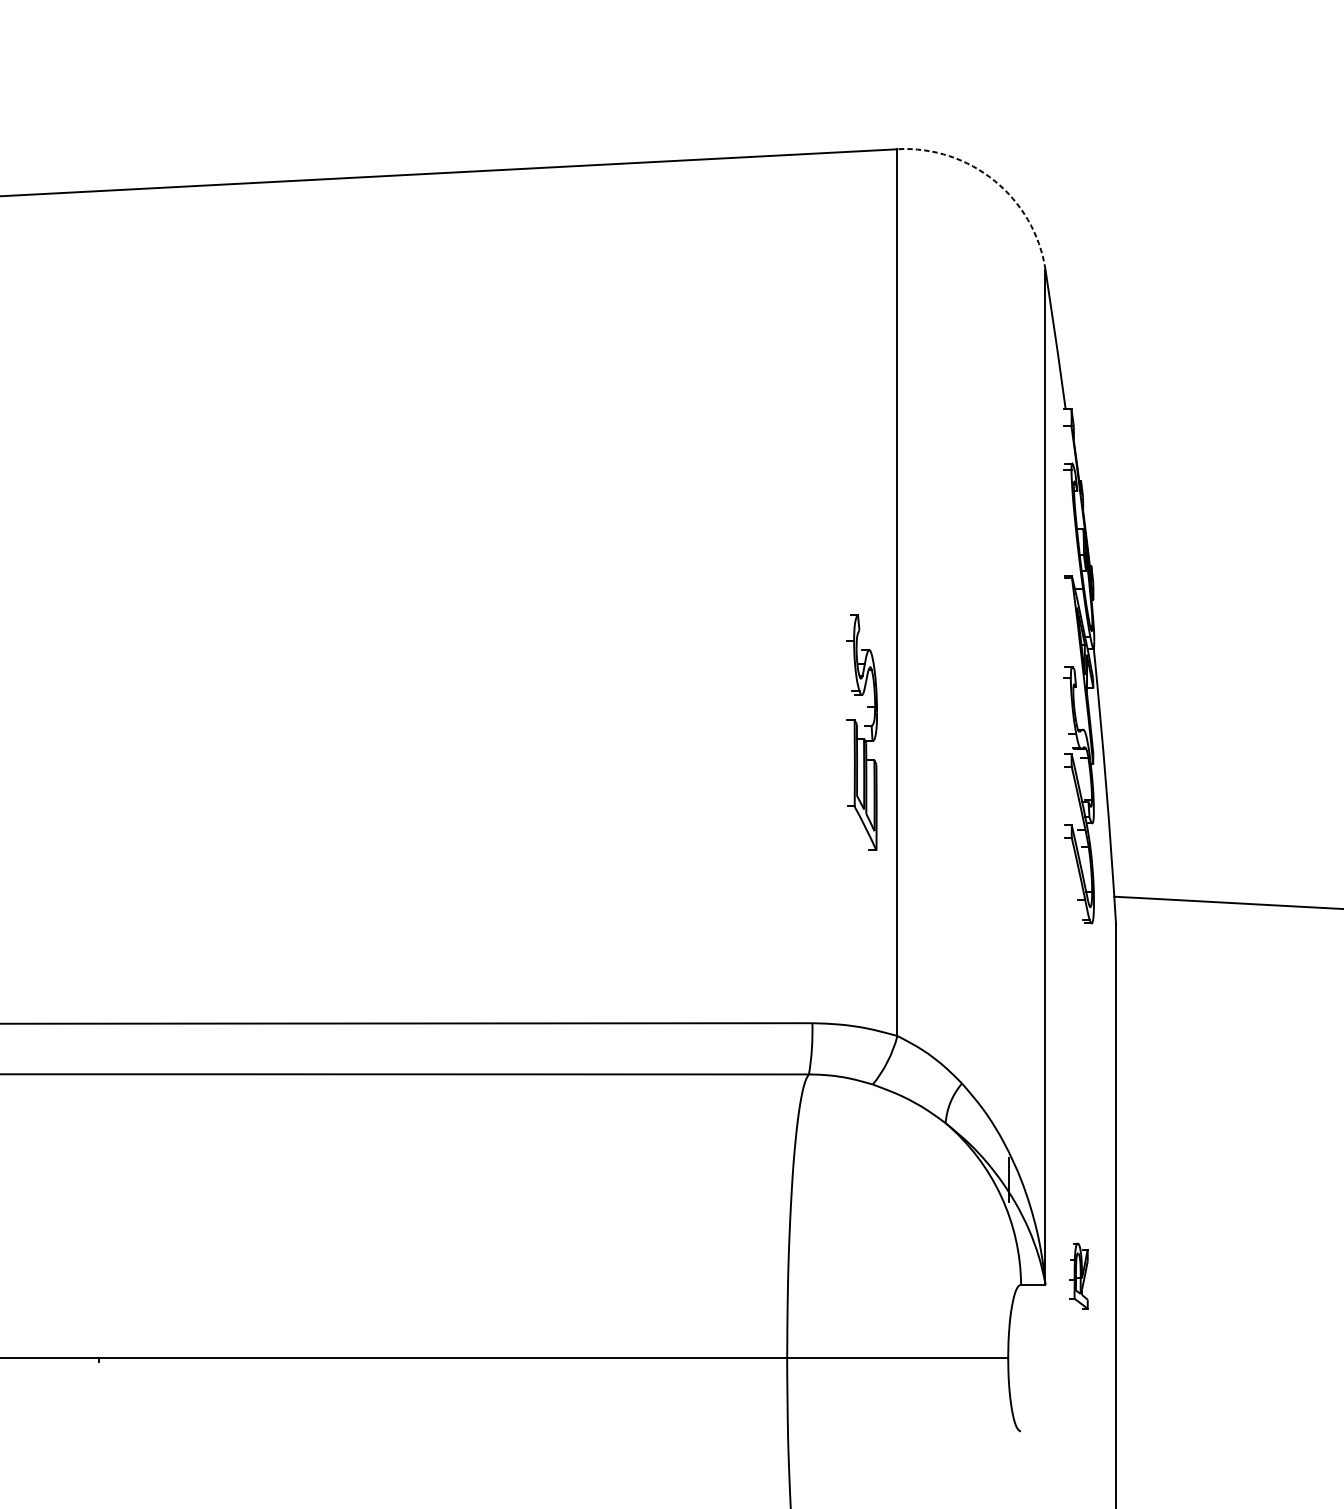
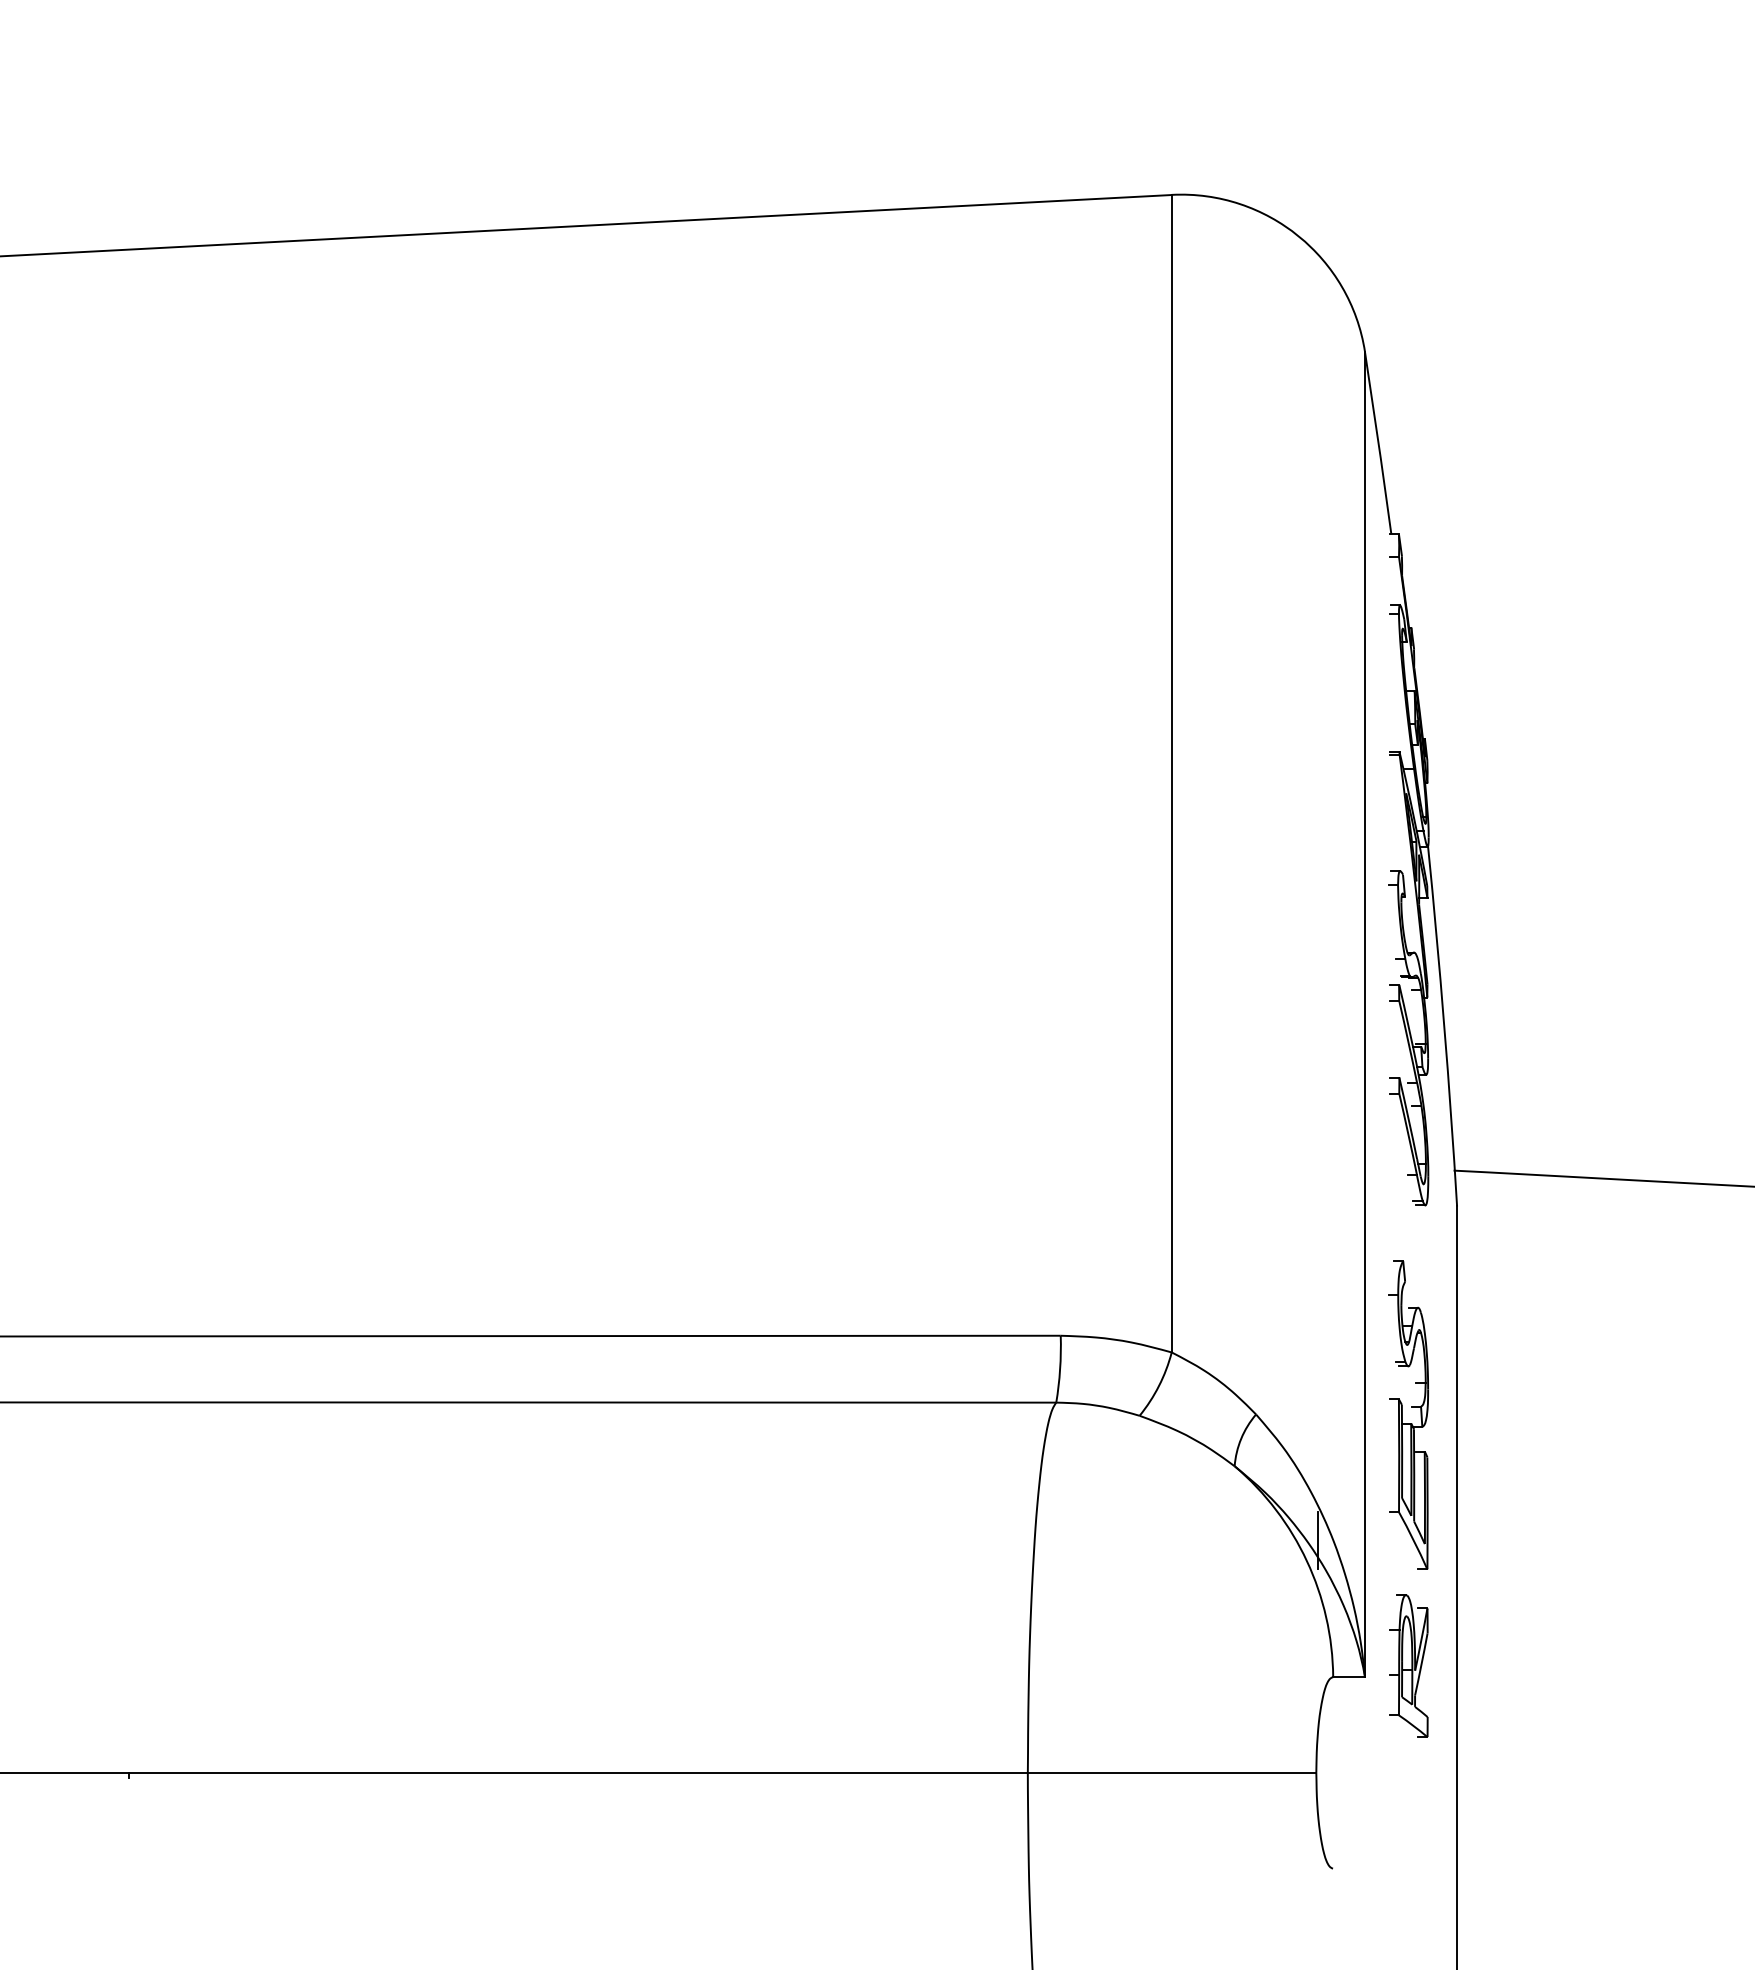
arc: (994, 181) -> (1298, 236), dashed -> solid
part: (861, 731) -> (1408, 1414), moved
part: (1078, 1275) -> (1408, 1665), size x1.67

